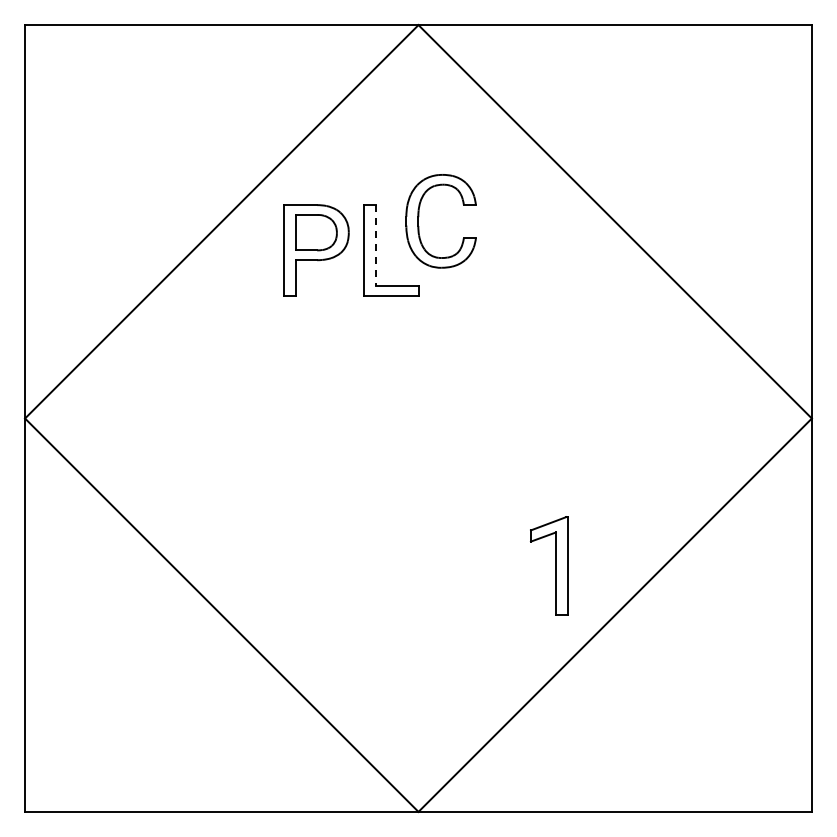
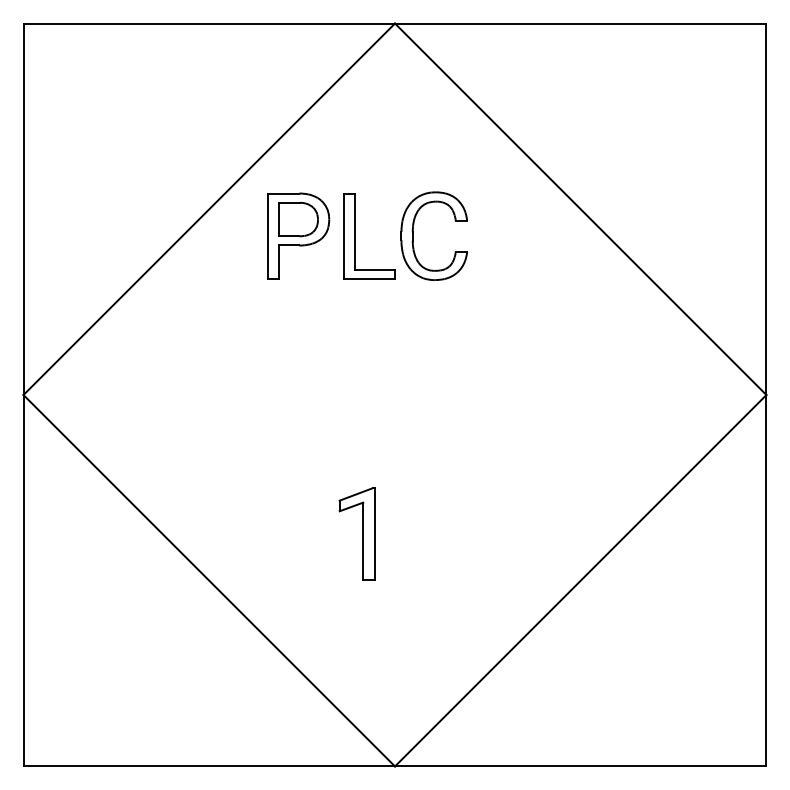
part: (419, 216) -> (413, 231), moved
line: (376, 245) -> (355, 231), dashed -> solid
part: (555, 565) -> (362, 533), moved

